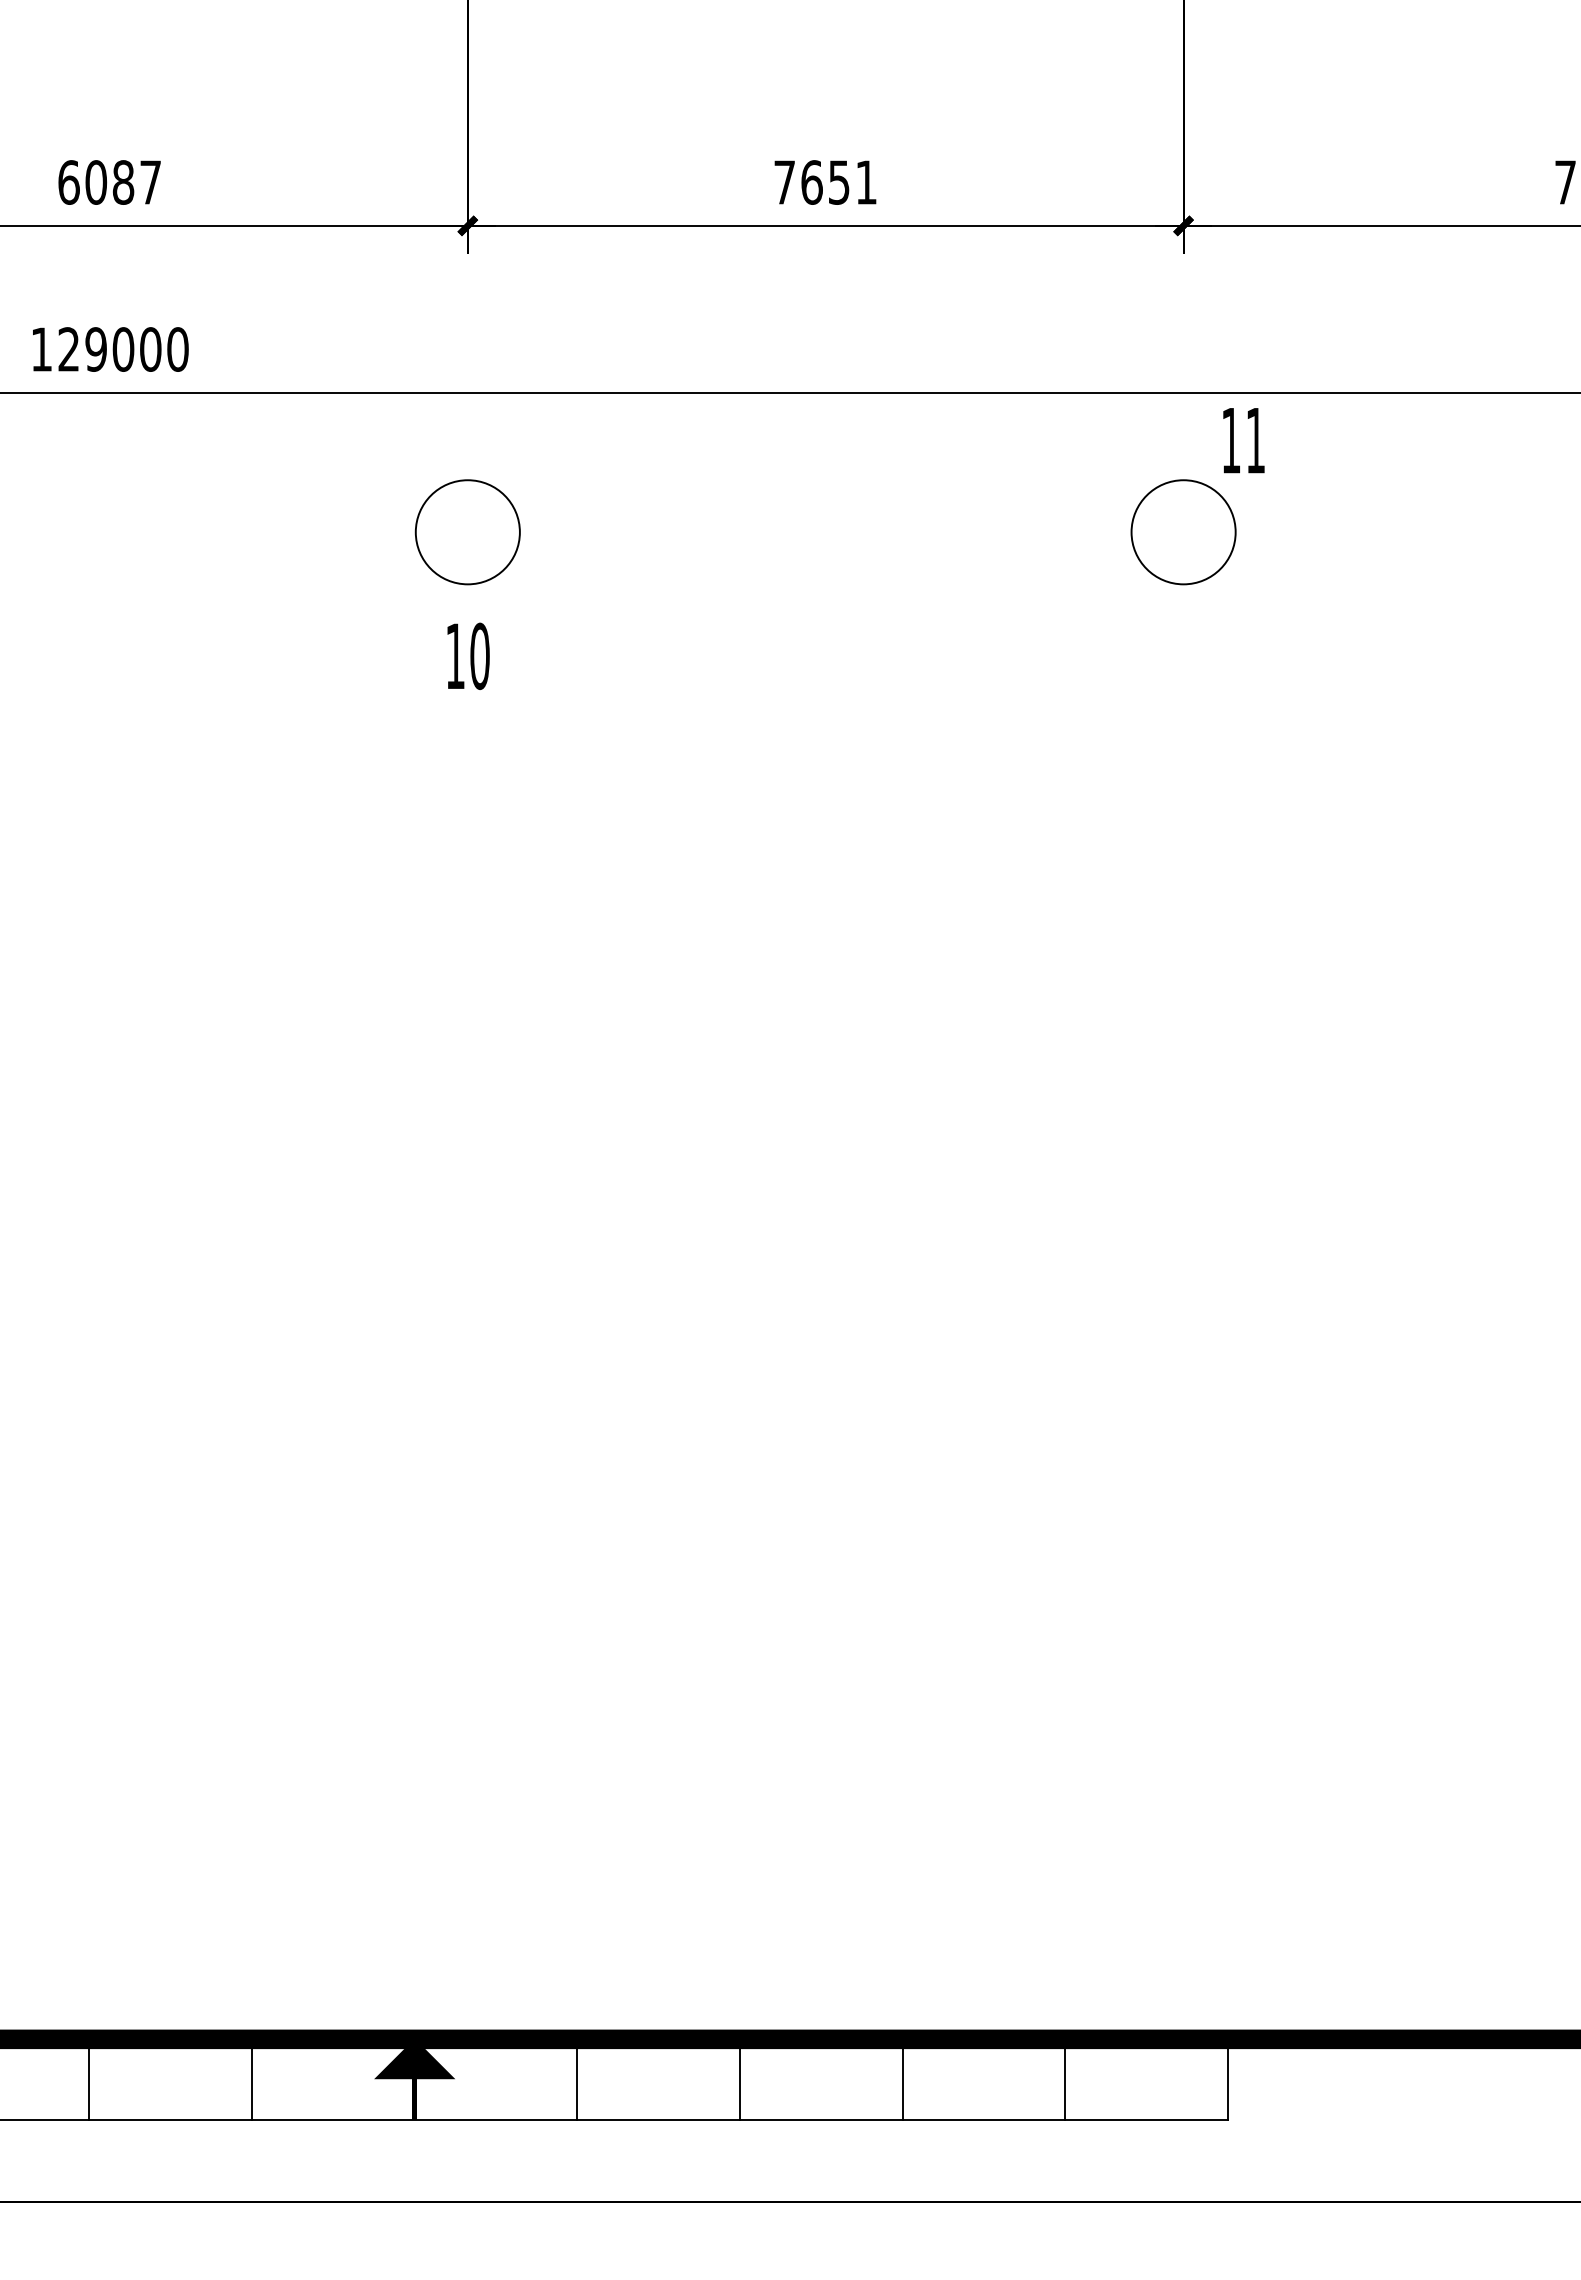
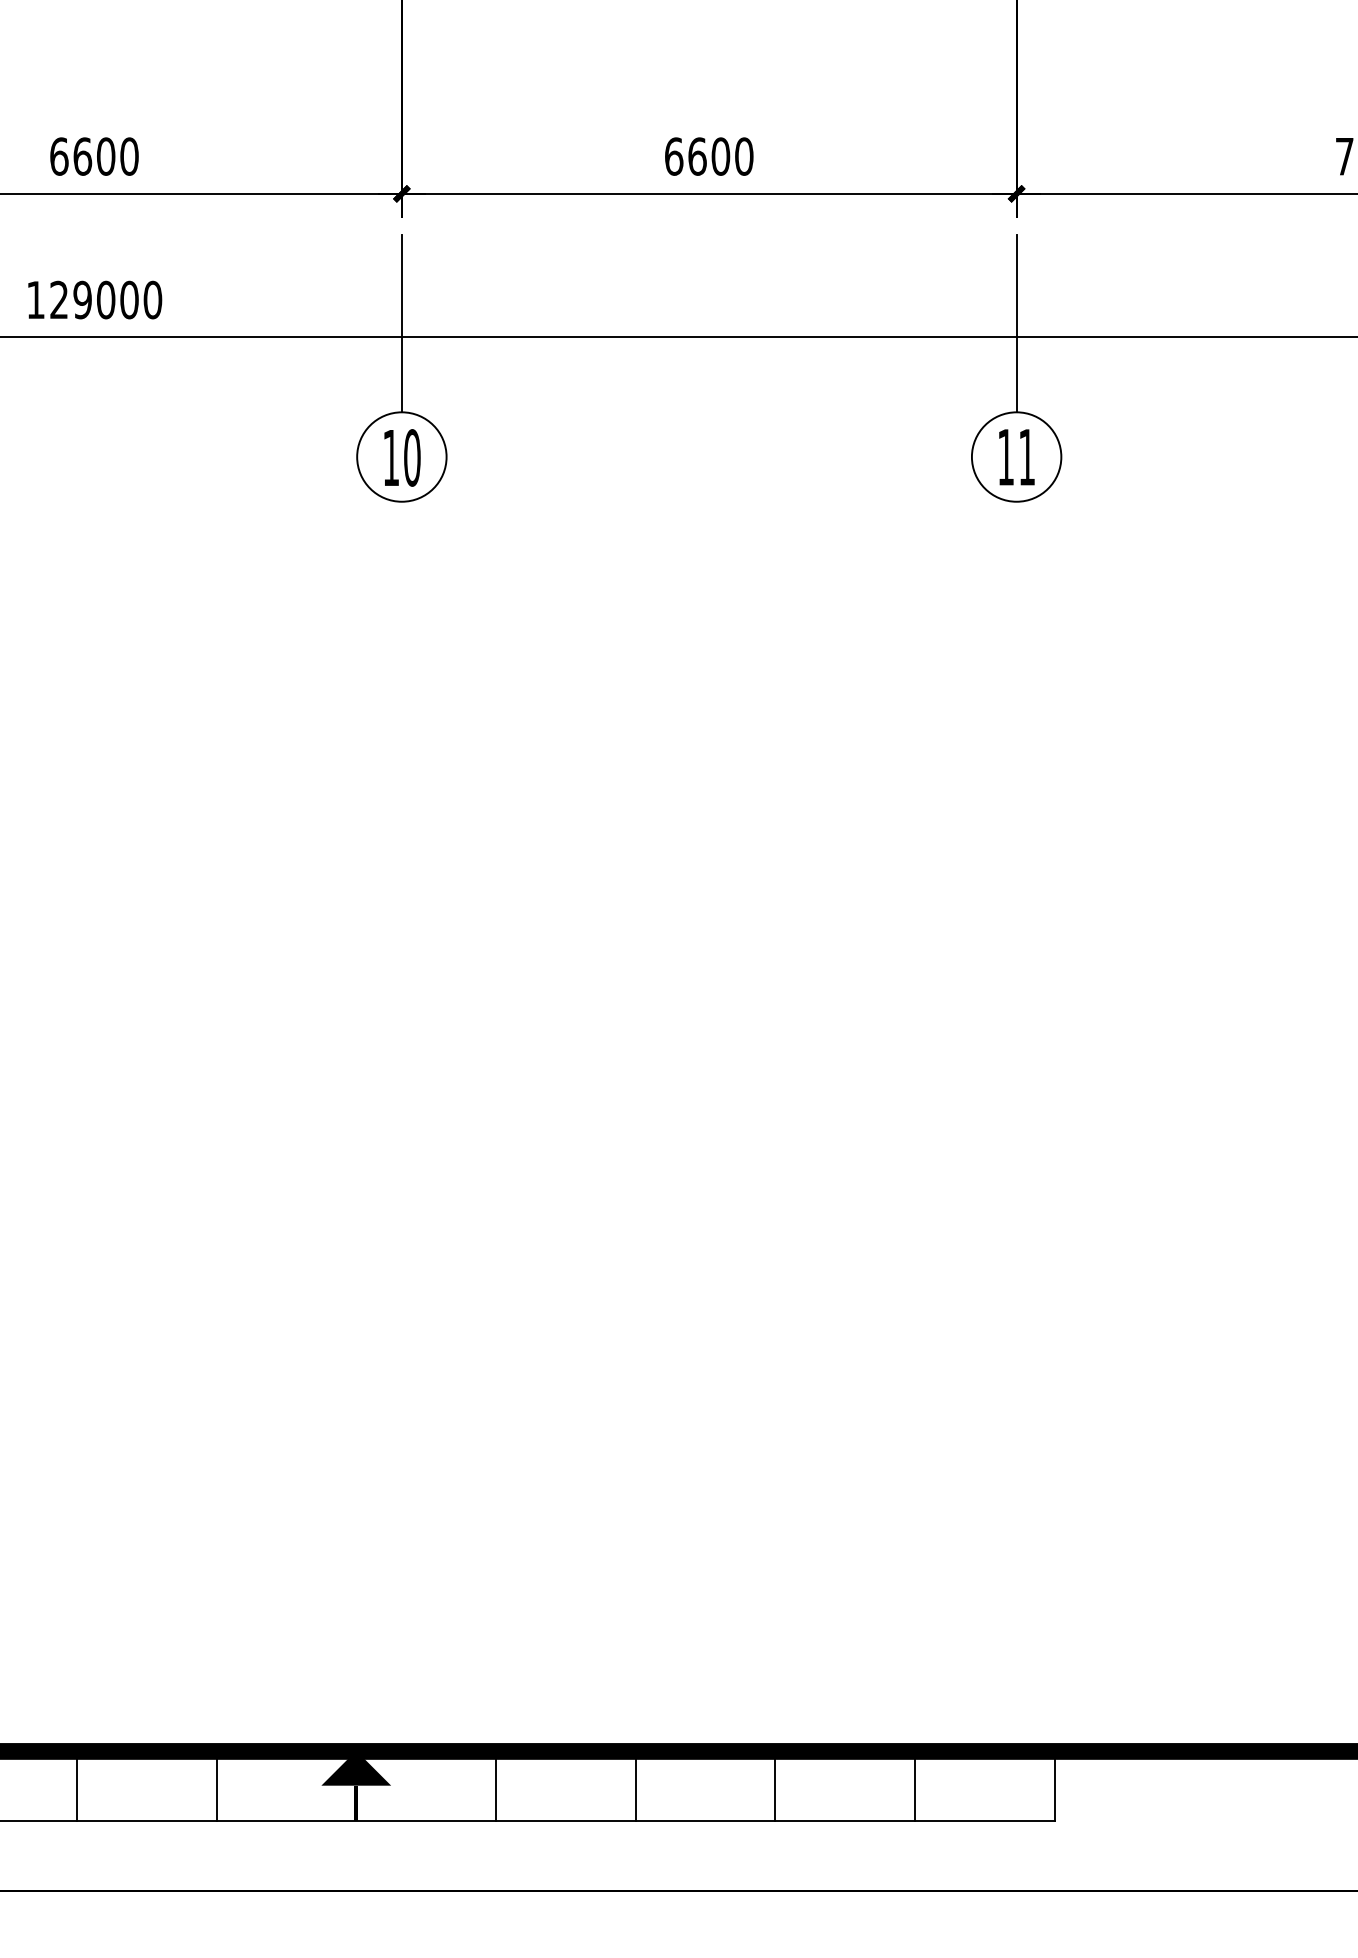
text: (123, 182) -> (106, 156), 6087 -> 6600
text: (825, 182) -> (709, 156), 7651 -> 6600
line: (467, 376) -> (401, 323), added
line: (1183, 376) -> (1016, 323), added
text: (1243, 440) -> (1016, 457), moved
text: (468, 655) -> (402, 457), moved

